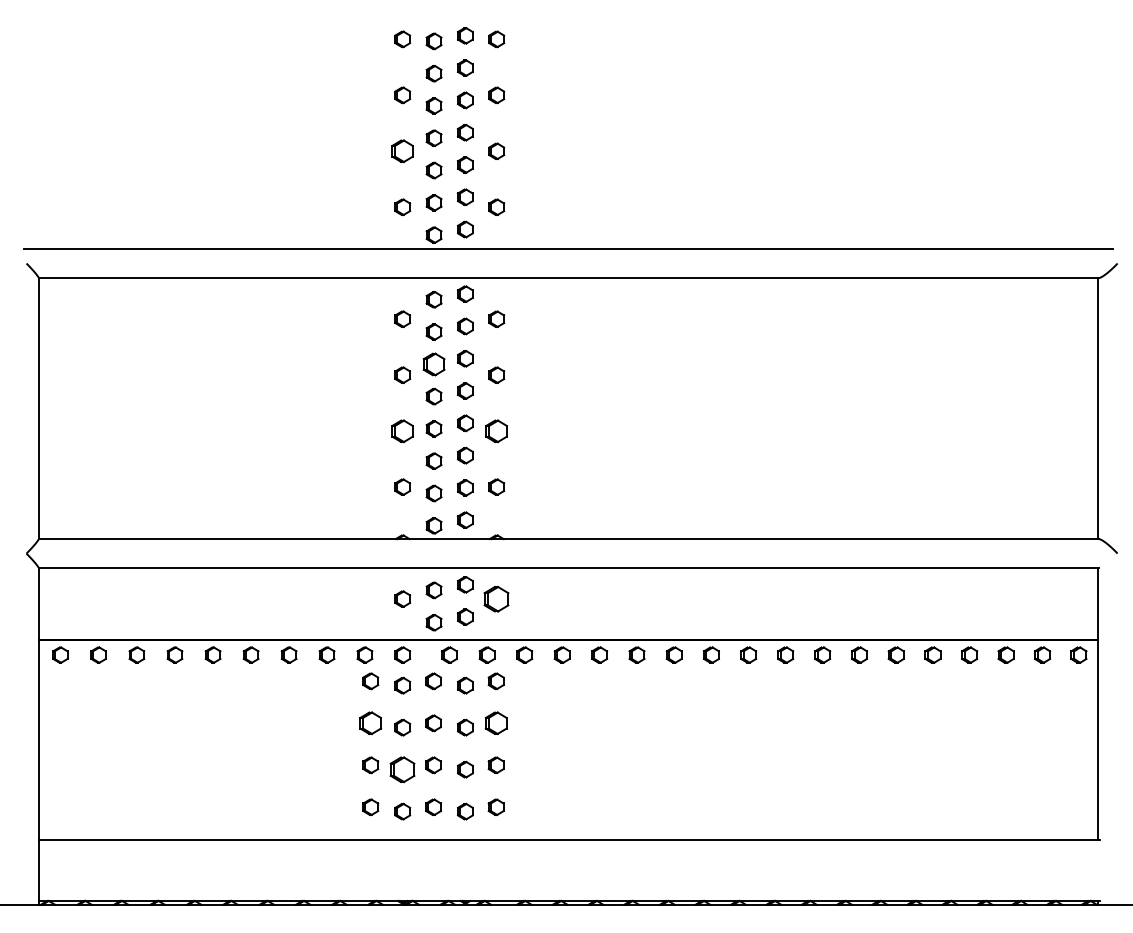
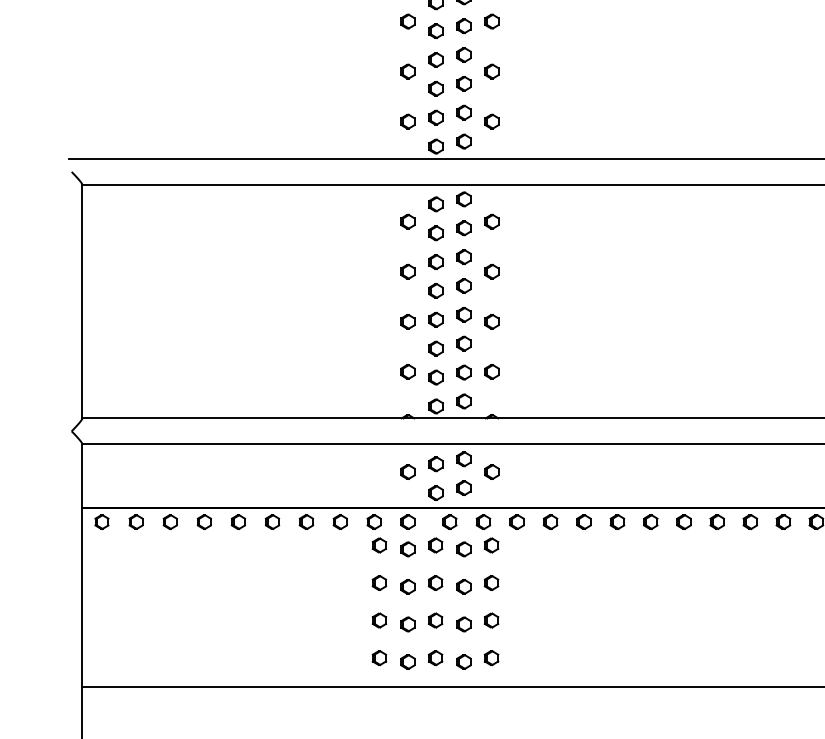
part: (402, 151) -> (407, 71), size x0.71
part: (433, 363) -> (435, 261), size x0.71
part: (402, 430) -> (407, 321), size x0.71
part: (496, 430) -> (491, 321), size x0.71
part: (496, 598) -> (491, 471), size x0.62
part: (370, 723) -> (379, 583), size x0.71
part: (495, 723) -> (490, 583), size x0.71
part: (402, 769) -> (407, 624), size x0.62

